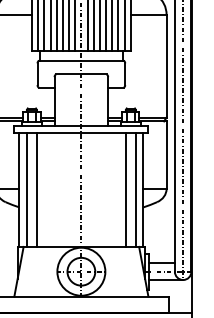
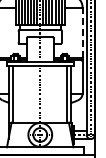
line: (166, 65) -> (82, 32), solid -> dashed
line: (37, 190) -> (18, 94), removed
line: (126, 190) -> (62, 94), removed

